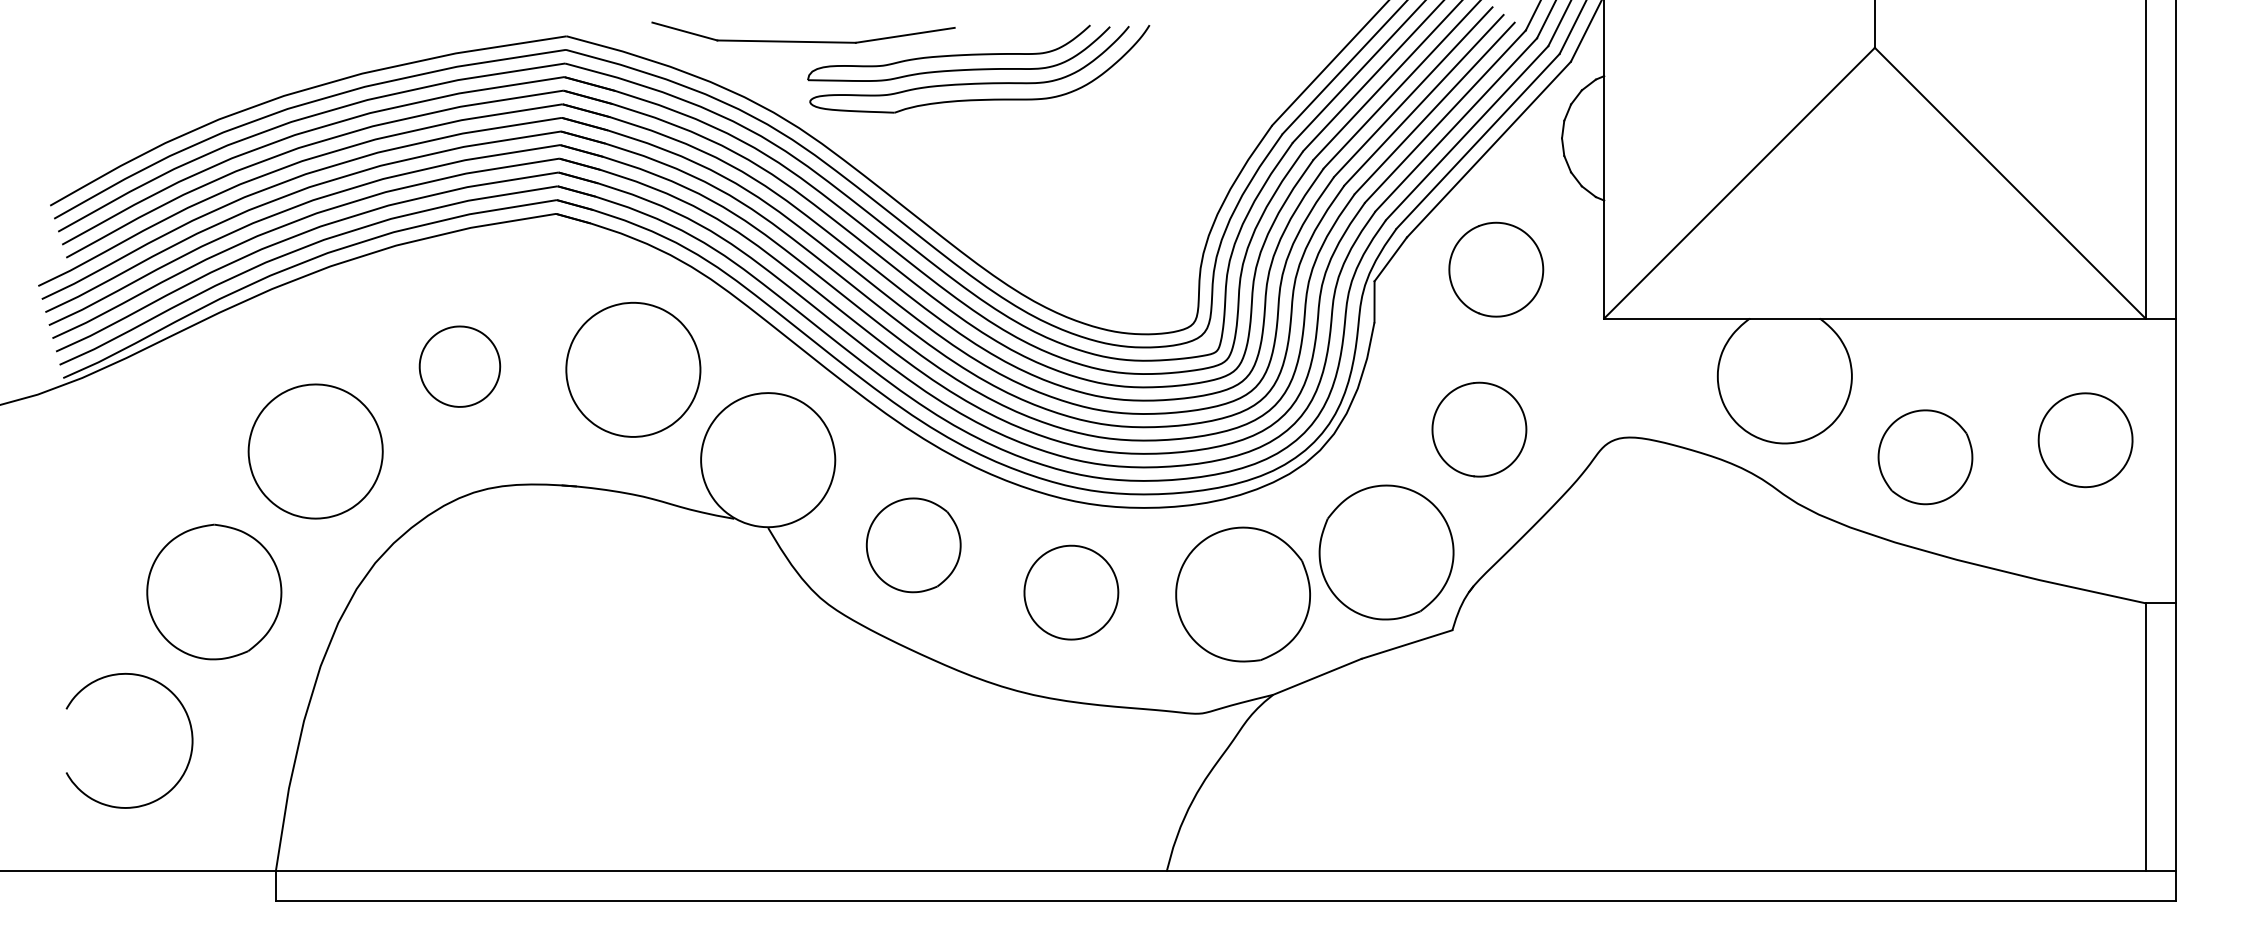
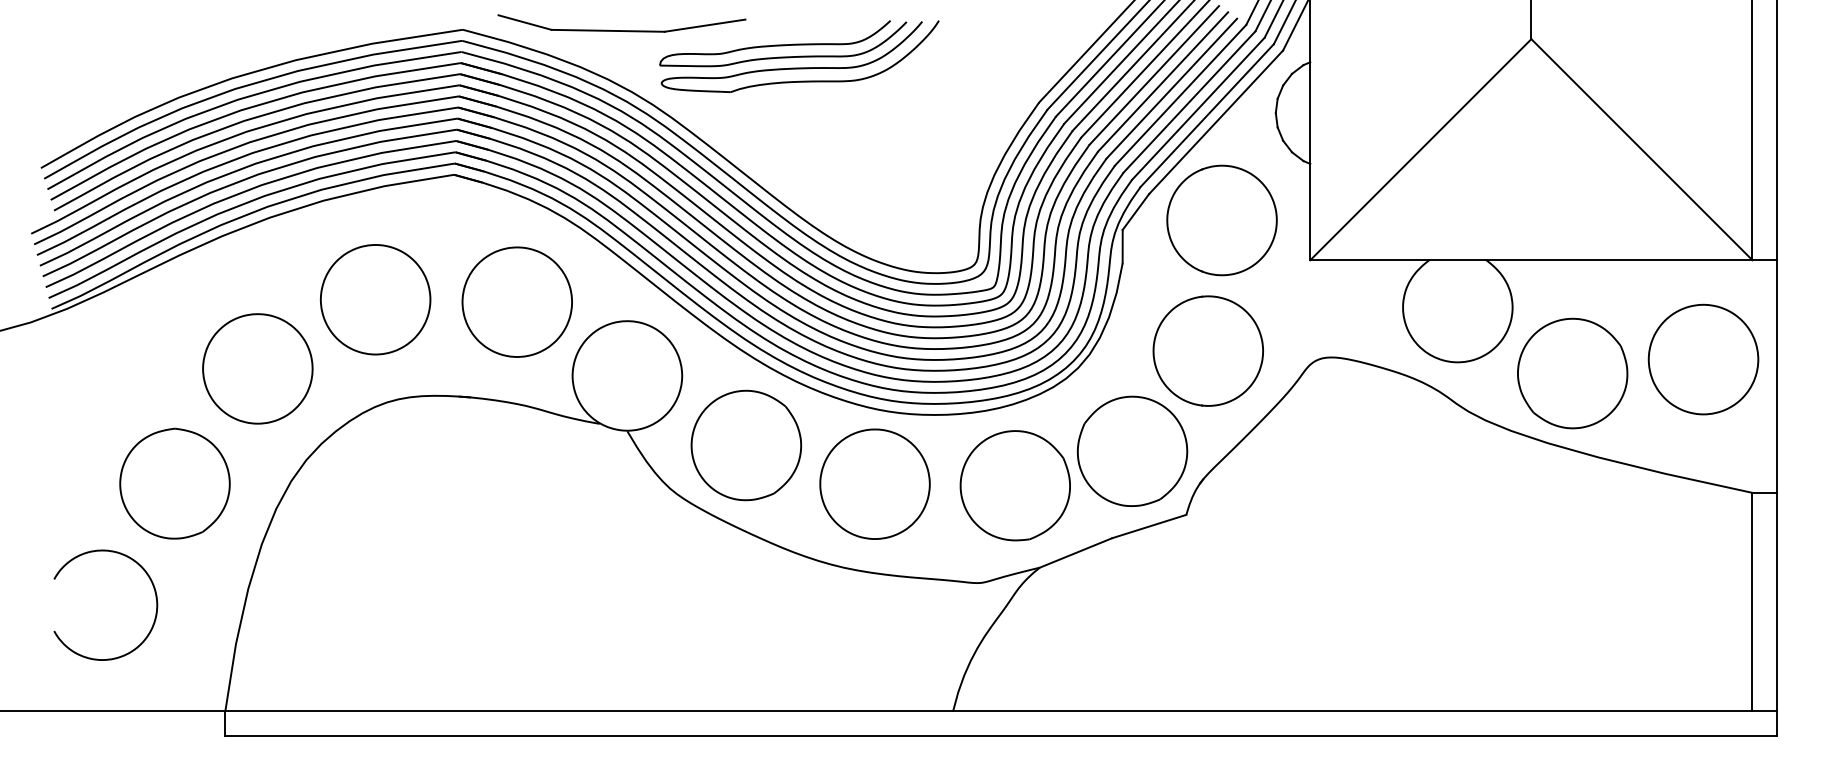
part: (803, 41) -> (621, 30), moved
part: (1496, 269) -> (1222, 220), size x1.43
part: (459, 366) -> (375, 299), size x1.67
part: (1479, 429) -> (1208, 350), size x1.43
part: (2085, 440) -> (1703, 359), size x1.43
part: (1925, 457) -> (1572, 373), size x1.43
part: (913, 545) -> (746, 445), size x1.43
part: (1071, 592) -> (875, 484), size x1.43

